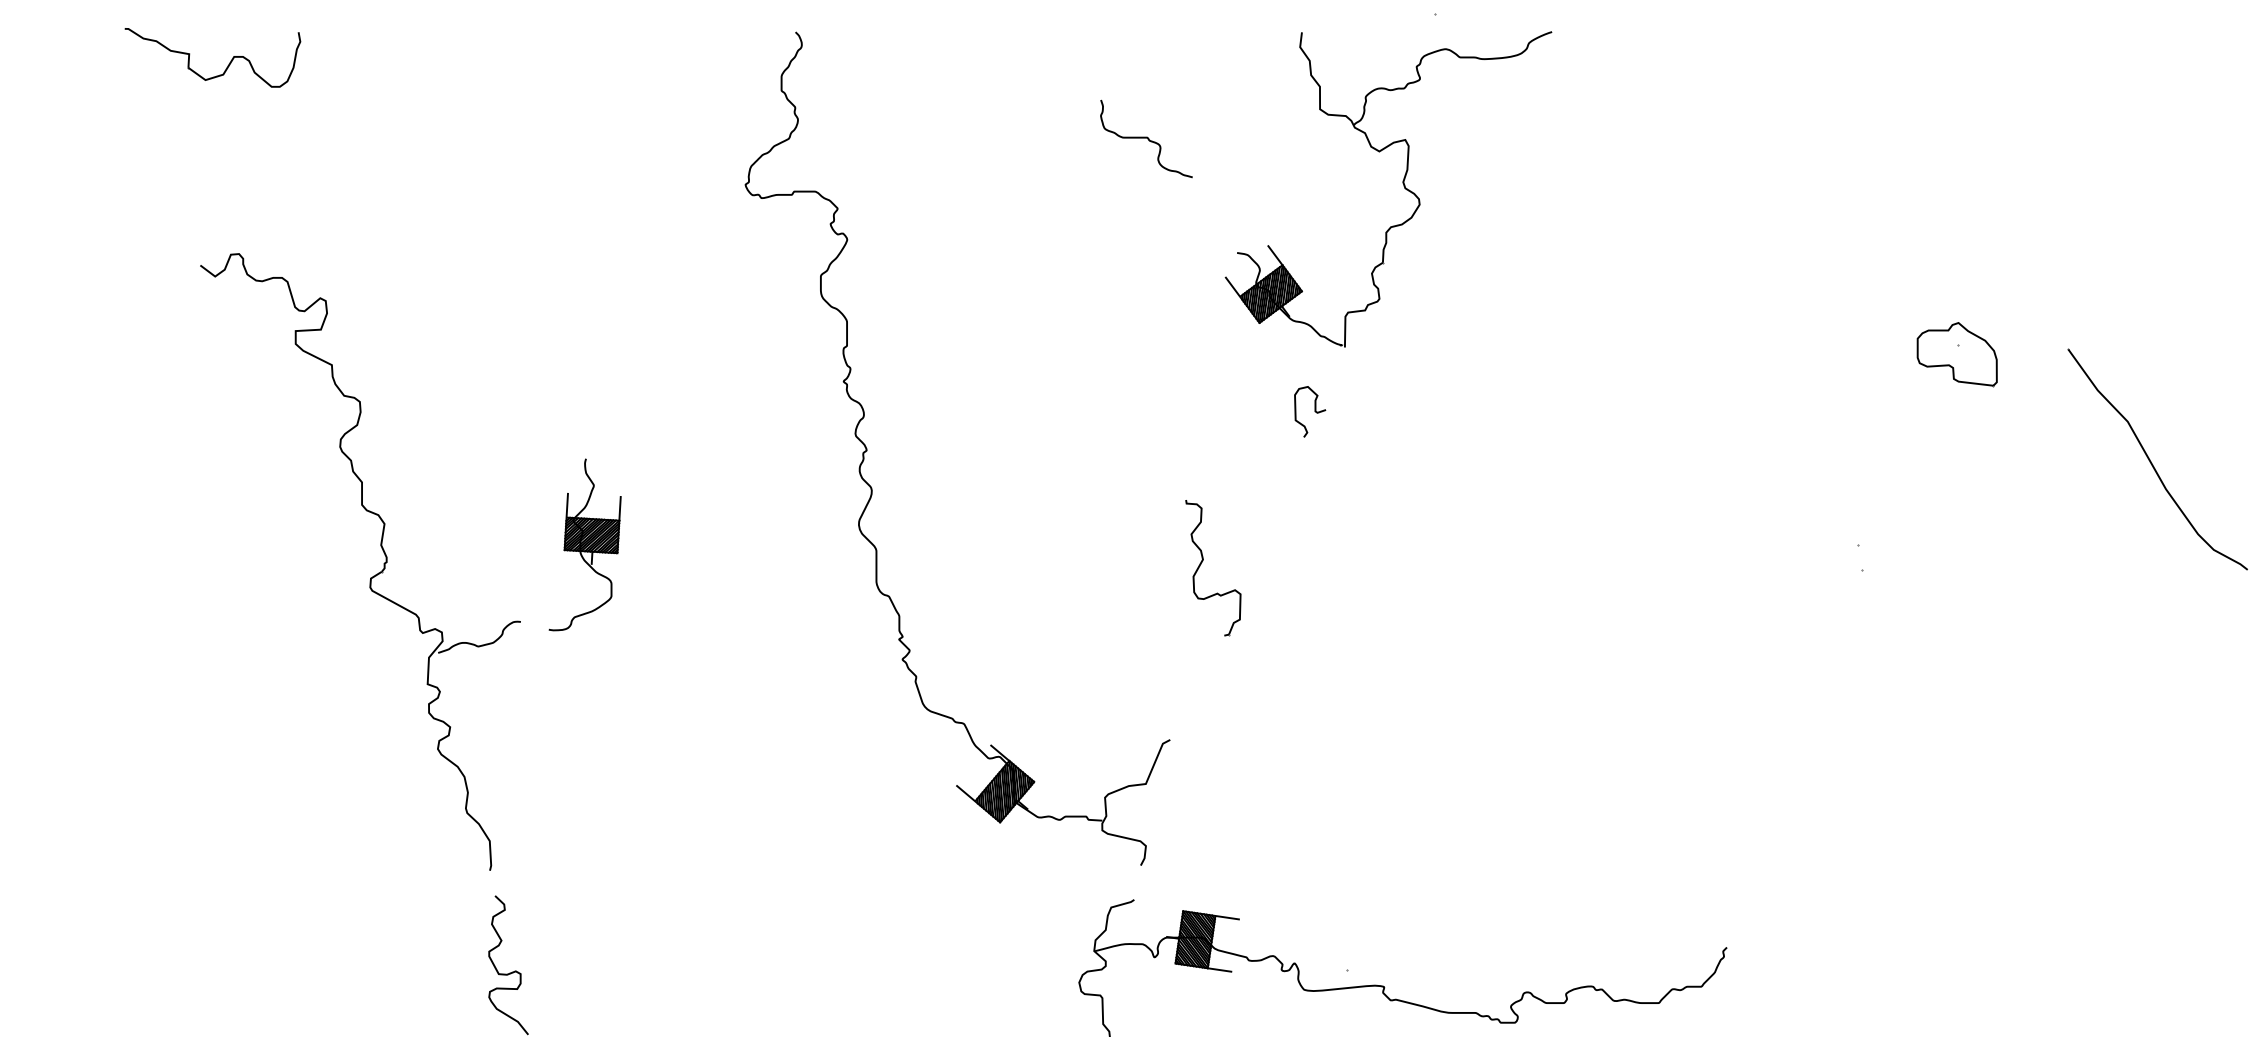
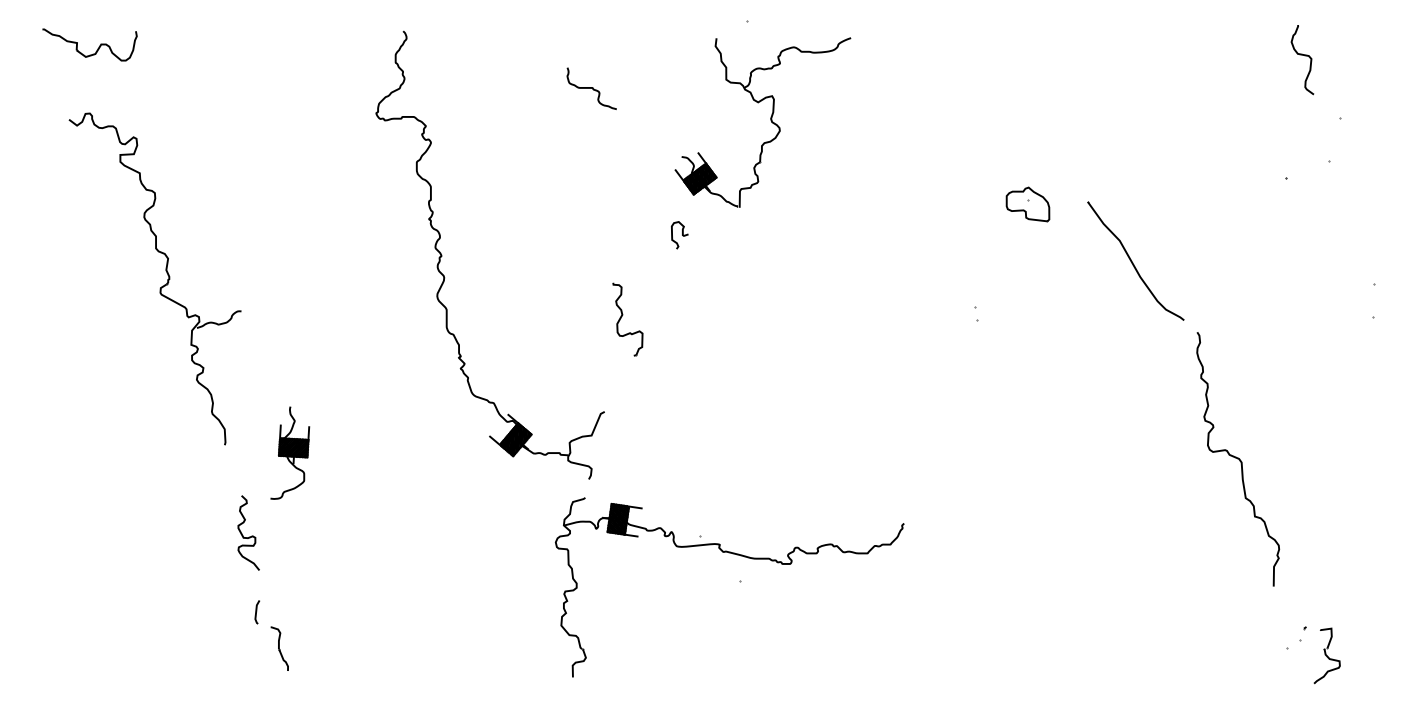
part: (1402, 185) -> (770, 120), moved
part: (585, 544) -> (290, 452), moved
part: (374, 573) -> (162, 285), moved

